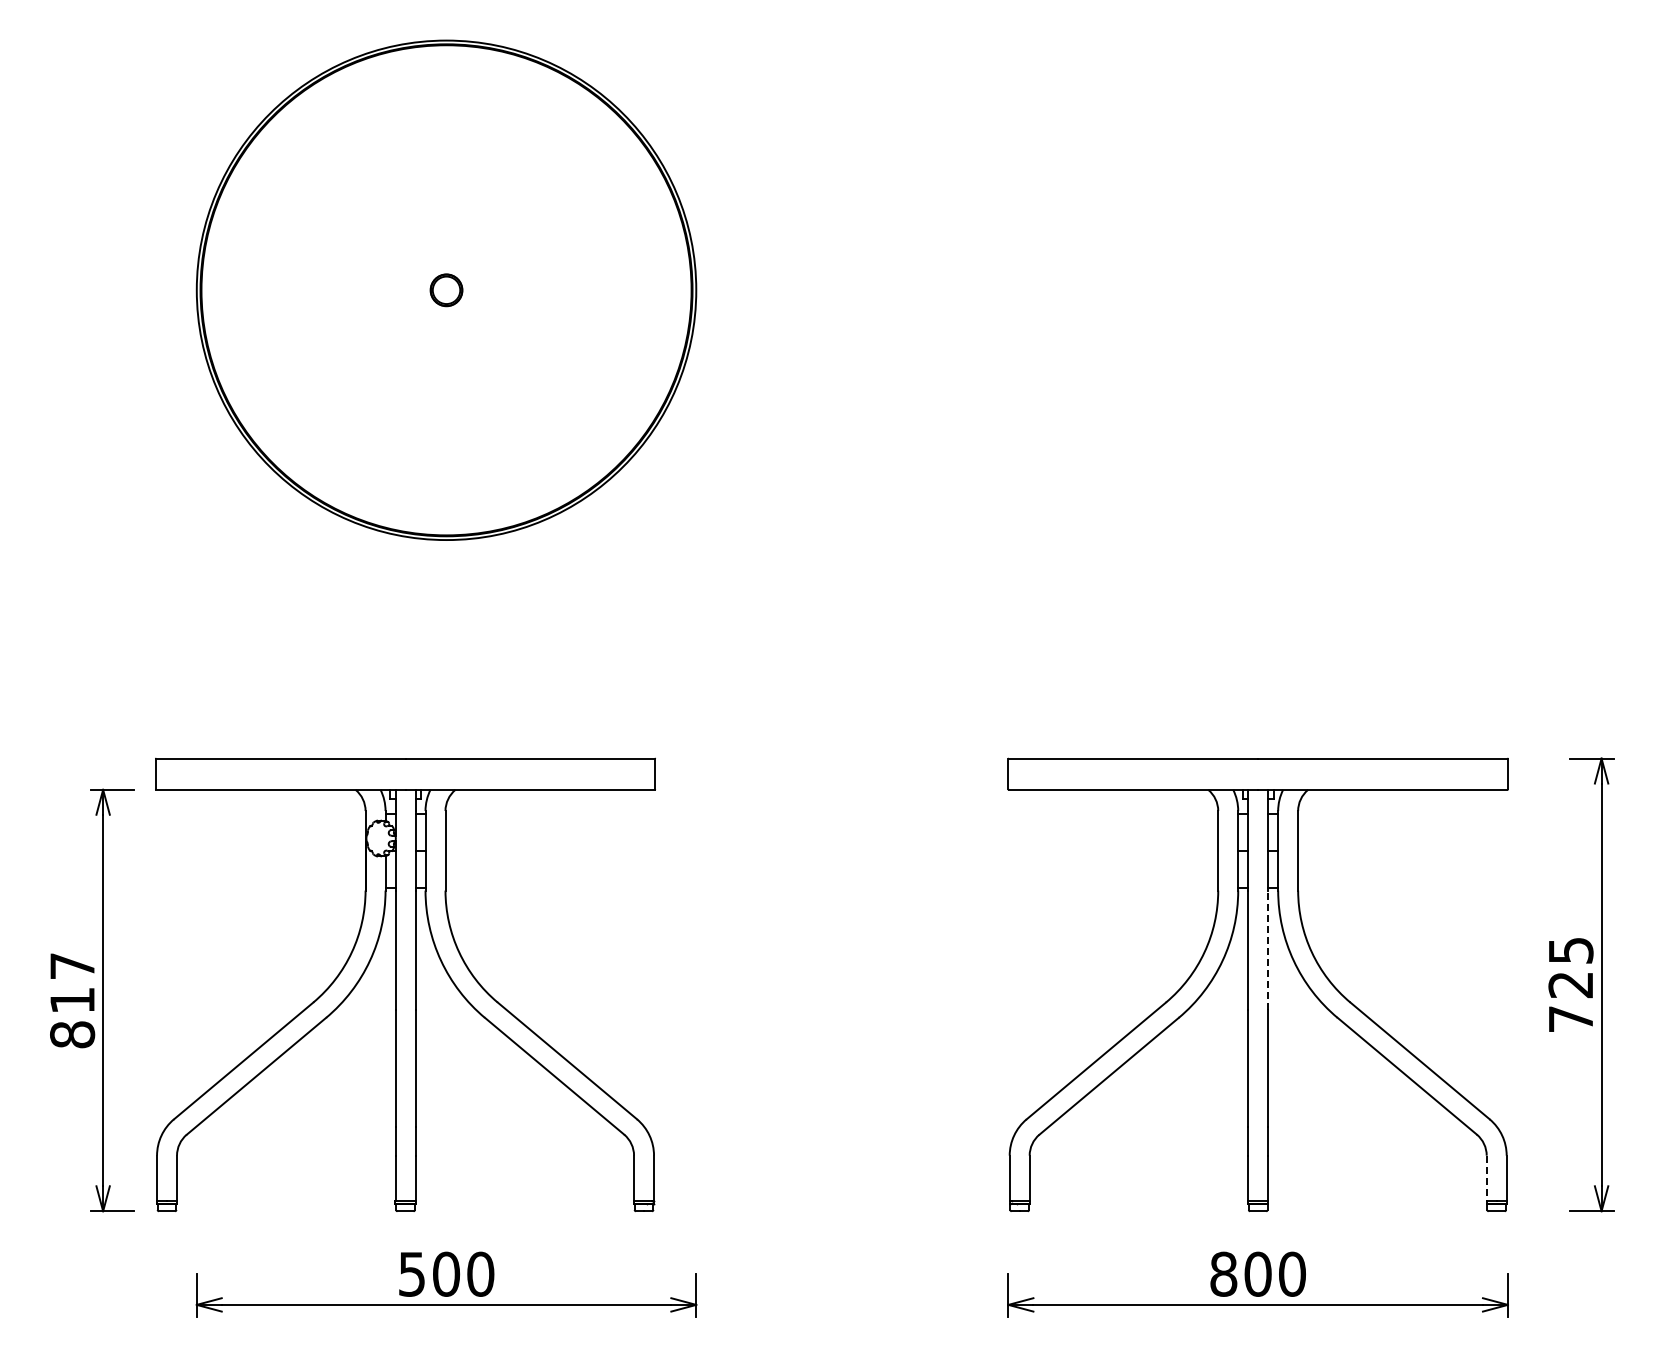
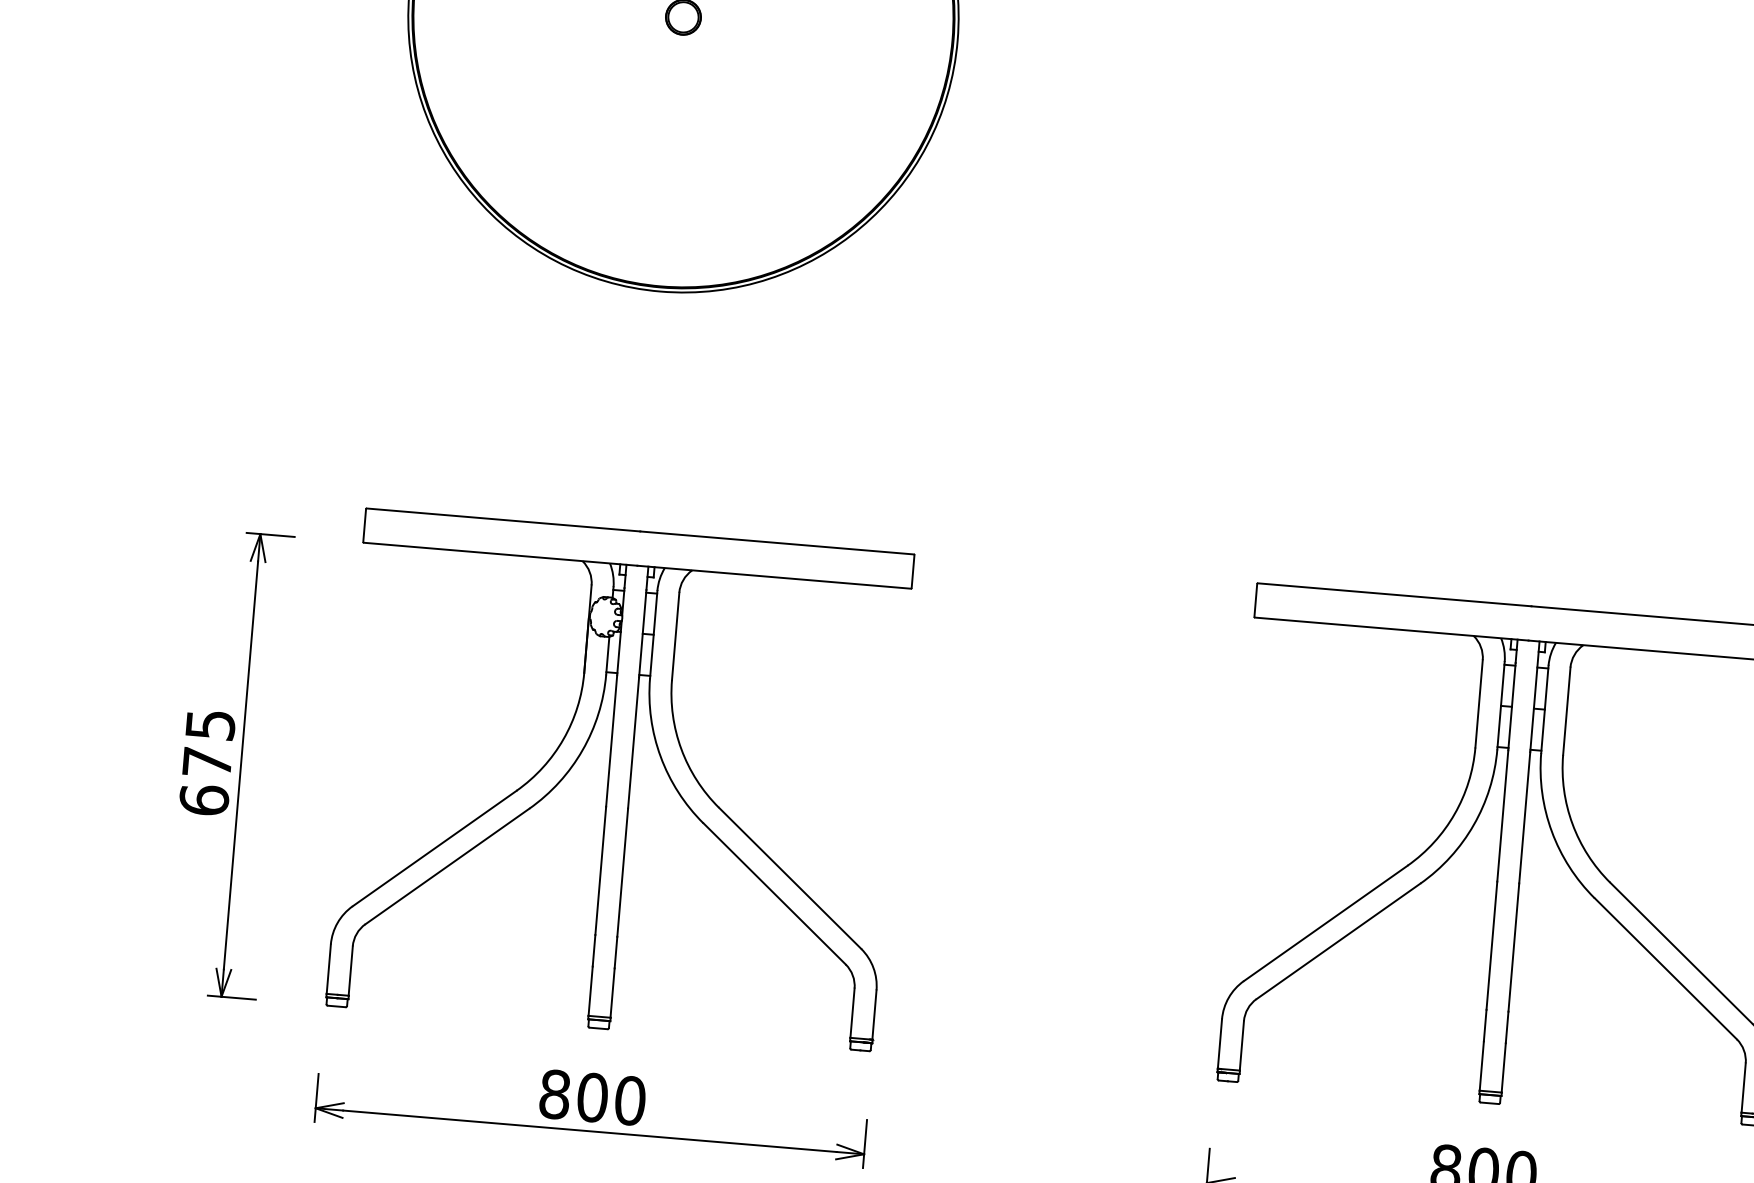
line: (1268, 950) -> (1525, 817), dashed -> solid
part: (405, 984) -> (619, 779), moved
text: (72, 1000) -> (207, 762), 817 -> 675
line: (1486, 1178) -> (1743, 1088), dashed -> solid
text: (411, 1273) -> (554, 1093), 500 -> 800

